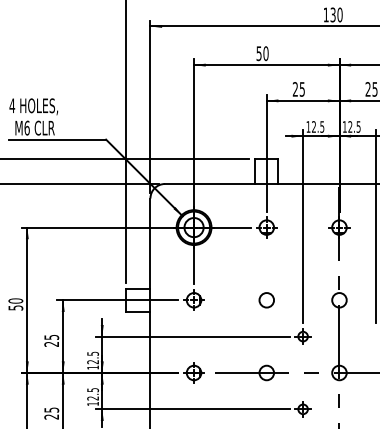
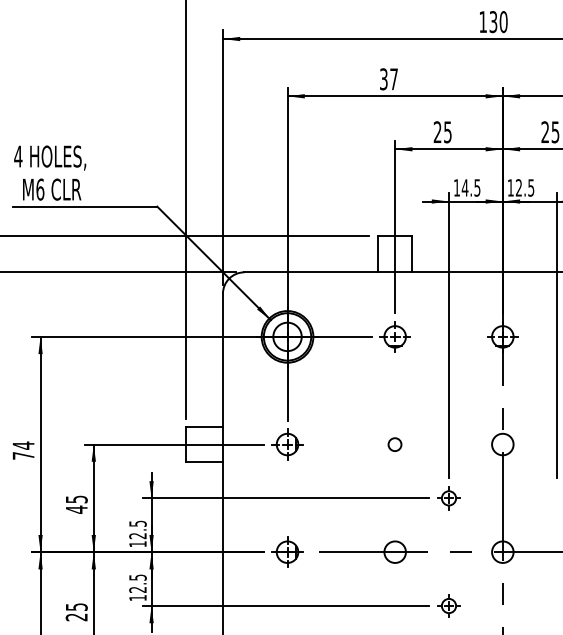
text: (262, 53) -> (388, 79), 50 -> 37
text: (313, 126) -> (464, 187), 12.5 -> 14.5
circle: (266, 300) -> (394, 444), size x0.6
text: (15, 304) -> (23, 450), 50 -> 74
text: (51, 344) -> (76, 510), 25 -> 45

